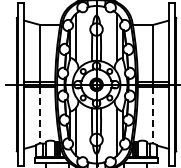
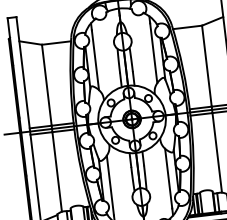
line: (39, 115) -> (56, 172), dashed -> solid
line: (153, 115) -> (217, 153), dashed -> solid

